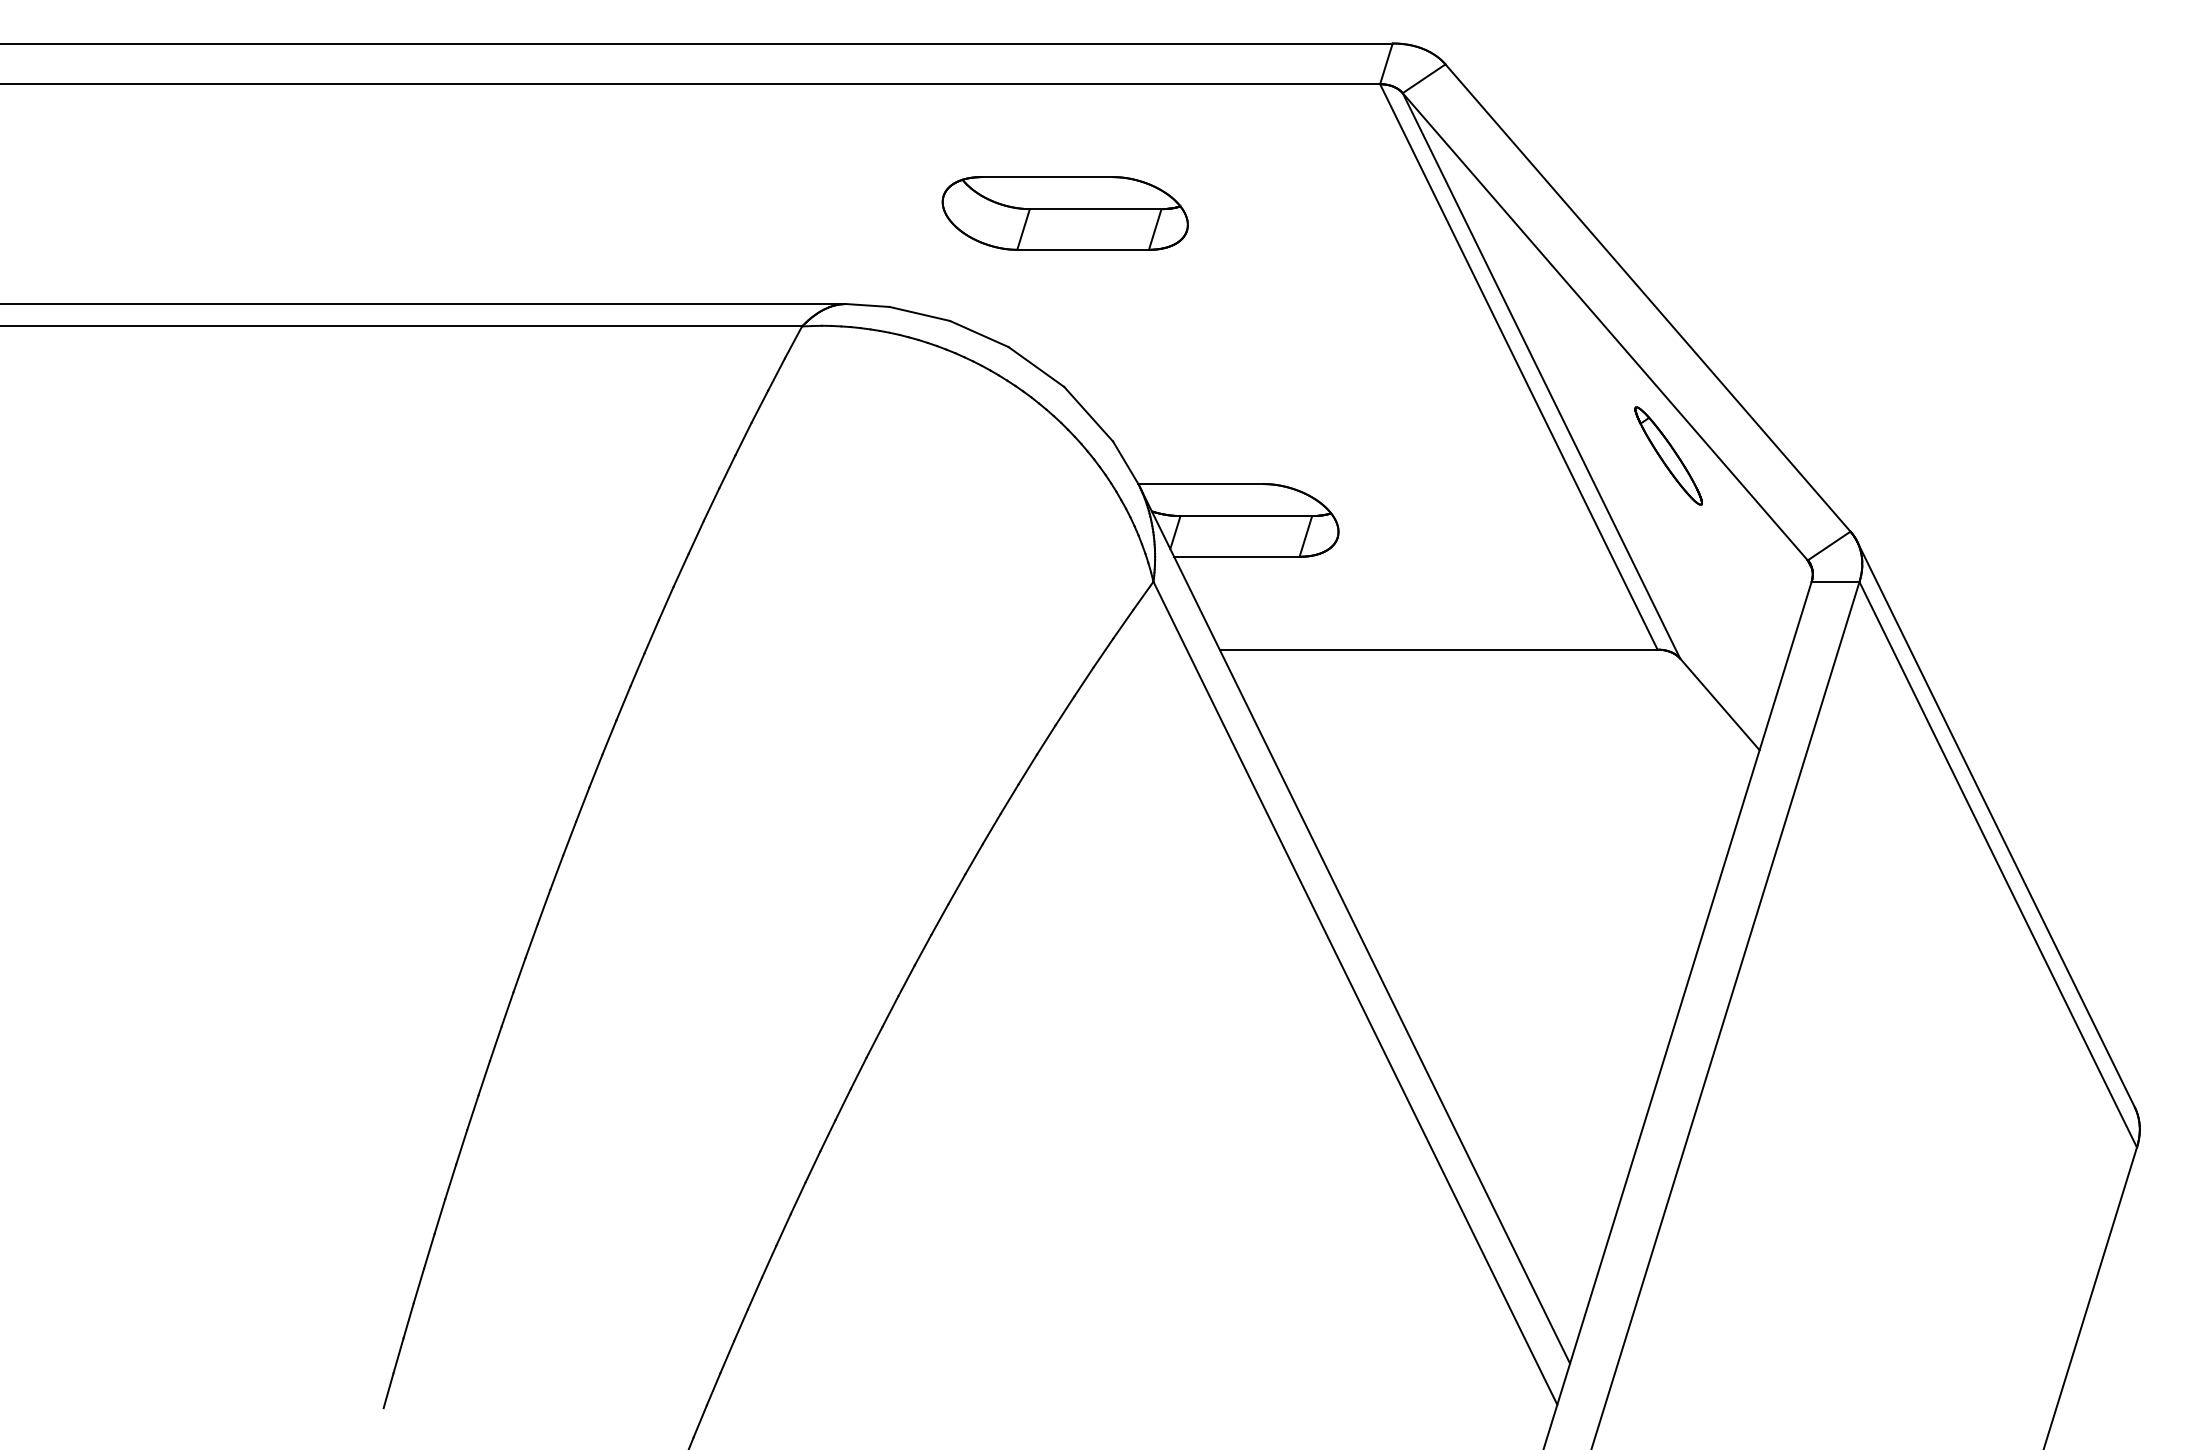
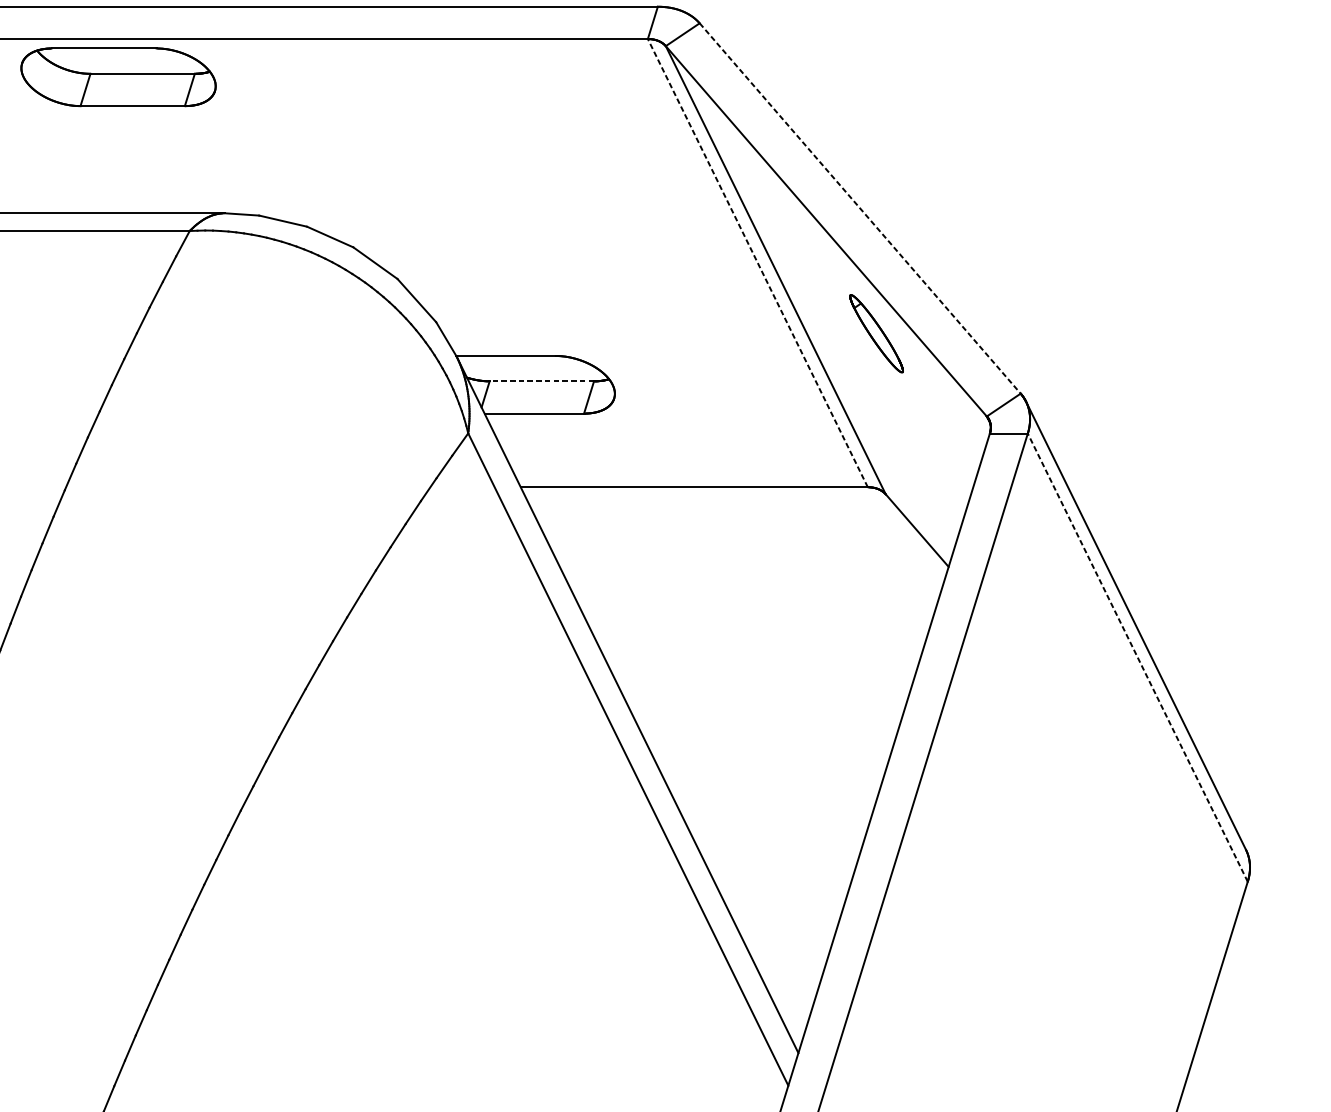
part: (1064, 213) -> (117, 77), moved
line: (1648, 298) -> (860, 208), solid -> dashed
line: (1518, 366) -> (757, 262), solid -> dashed
line: (1246, 516) -> (541, 381), solid -> dashed
line: (1998, 864) -> (1138, 657), solid -> dashed

